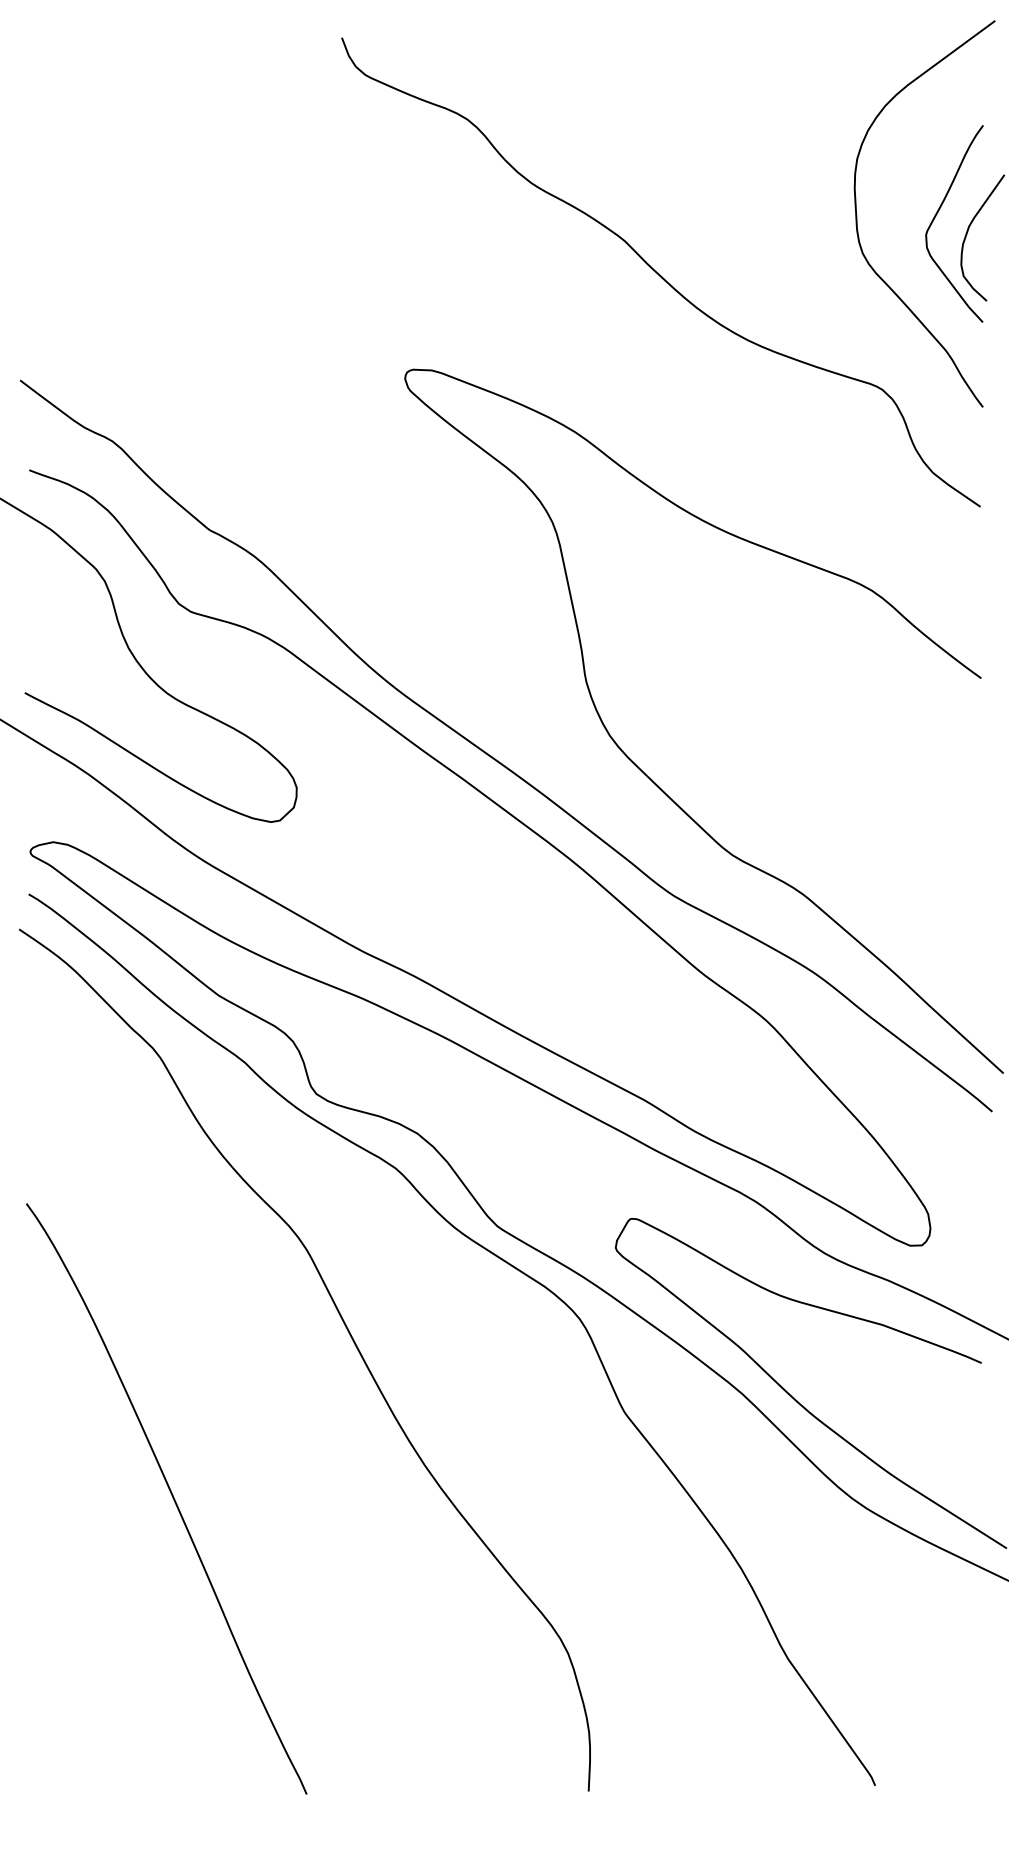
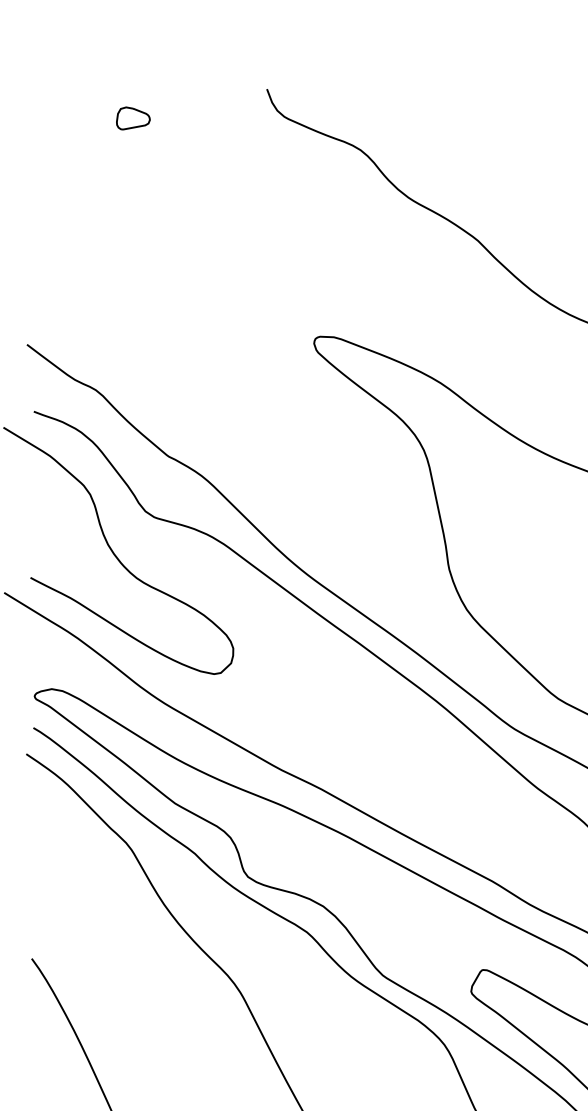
part: (162, 76) -> (133, 118), added

